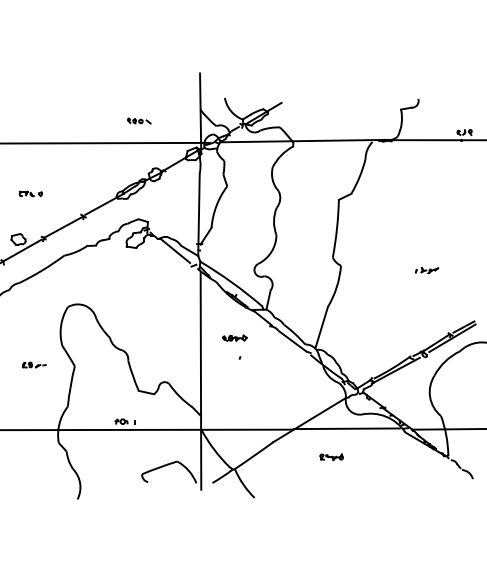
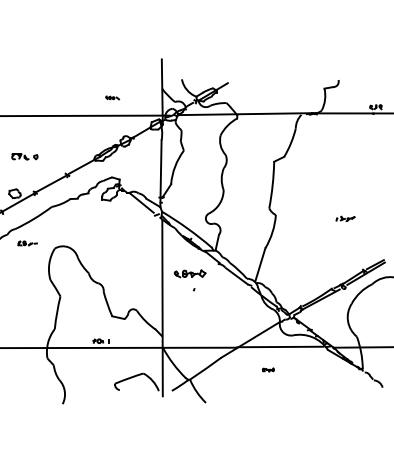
part: (139, 120) -> (112, 97), size x0.7
part: (30, 193) -> (24, 156), size x1.4
part: (234, 337) -> (189, 273), size x1.6
part: (34, 365) -> (27, 243), moved
part: (331, 456) -> (268, 369), size x0.6

